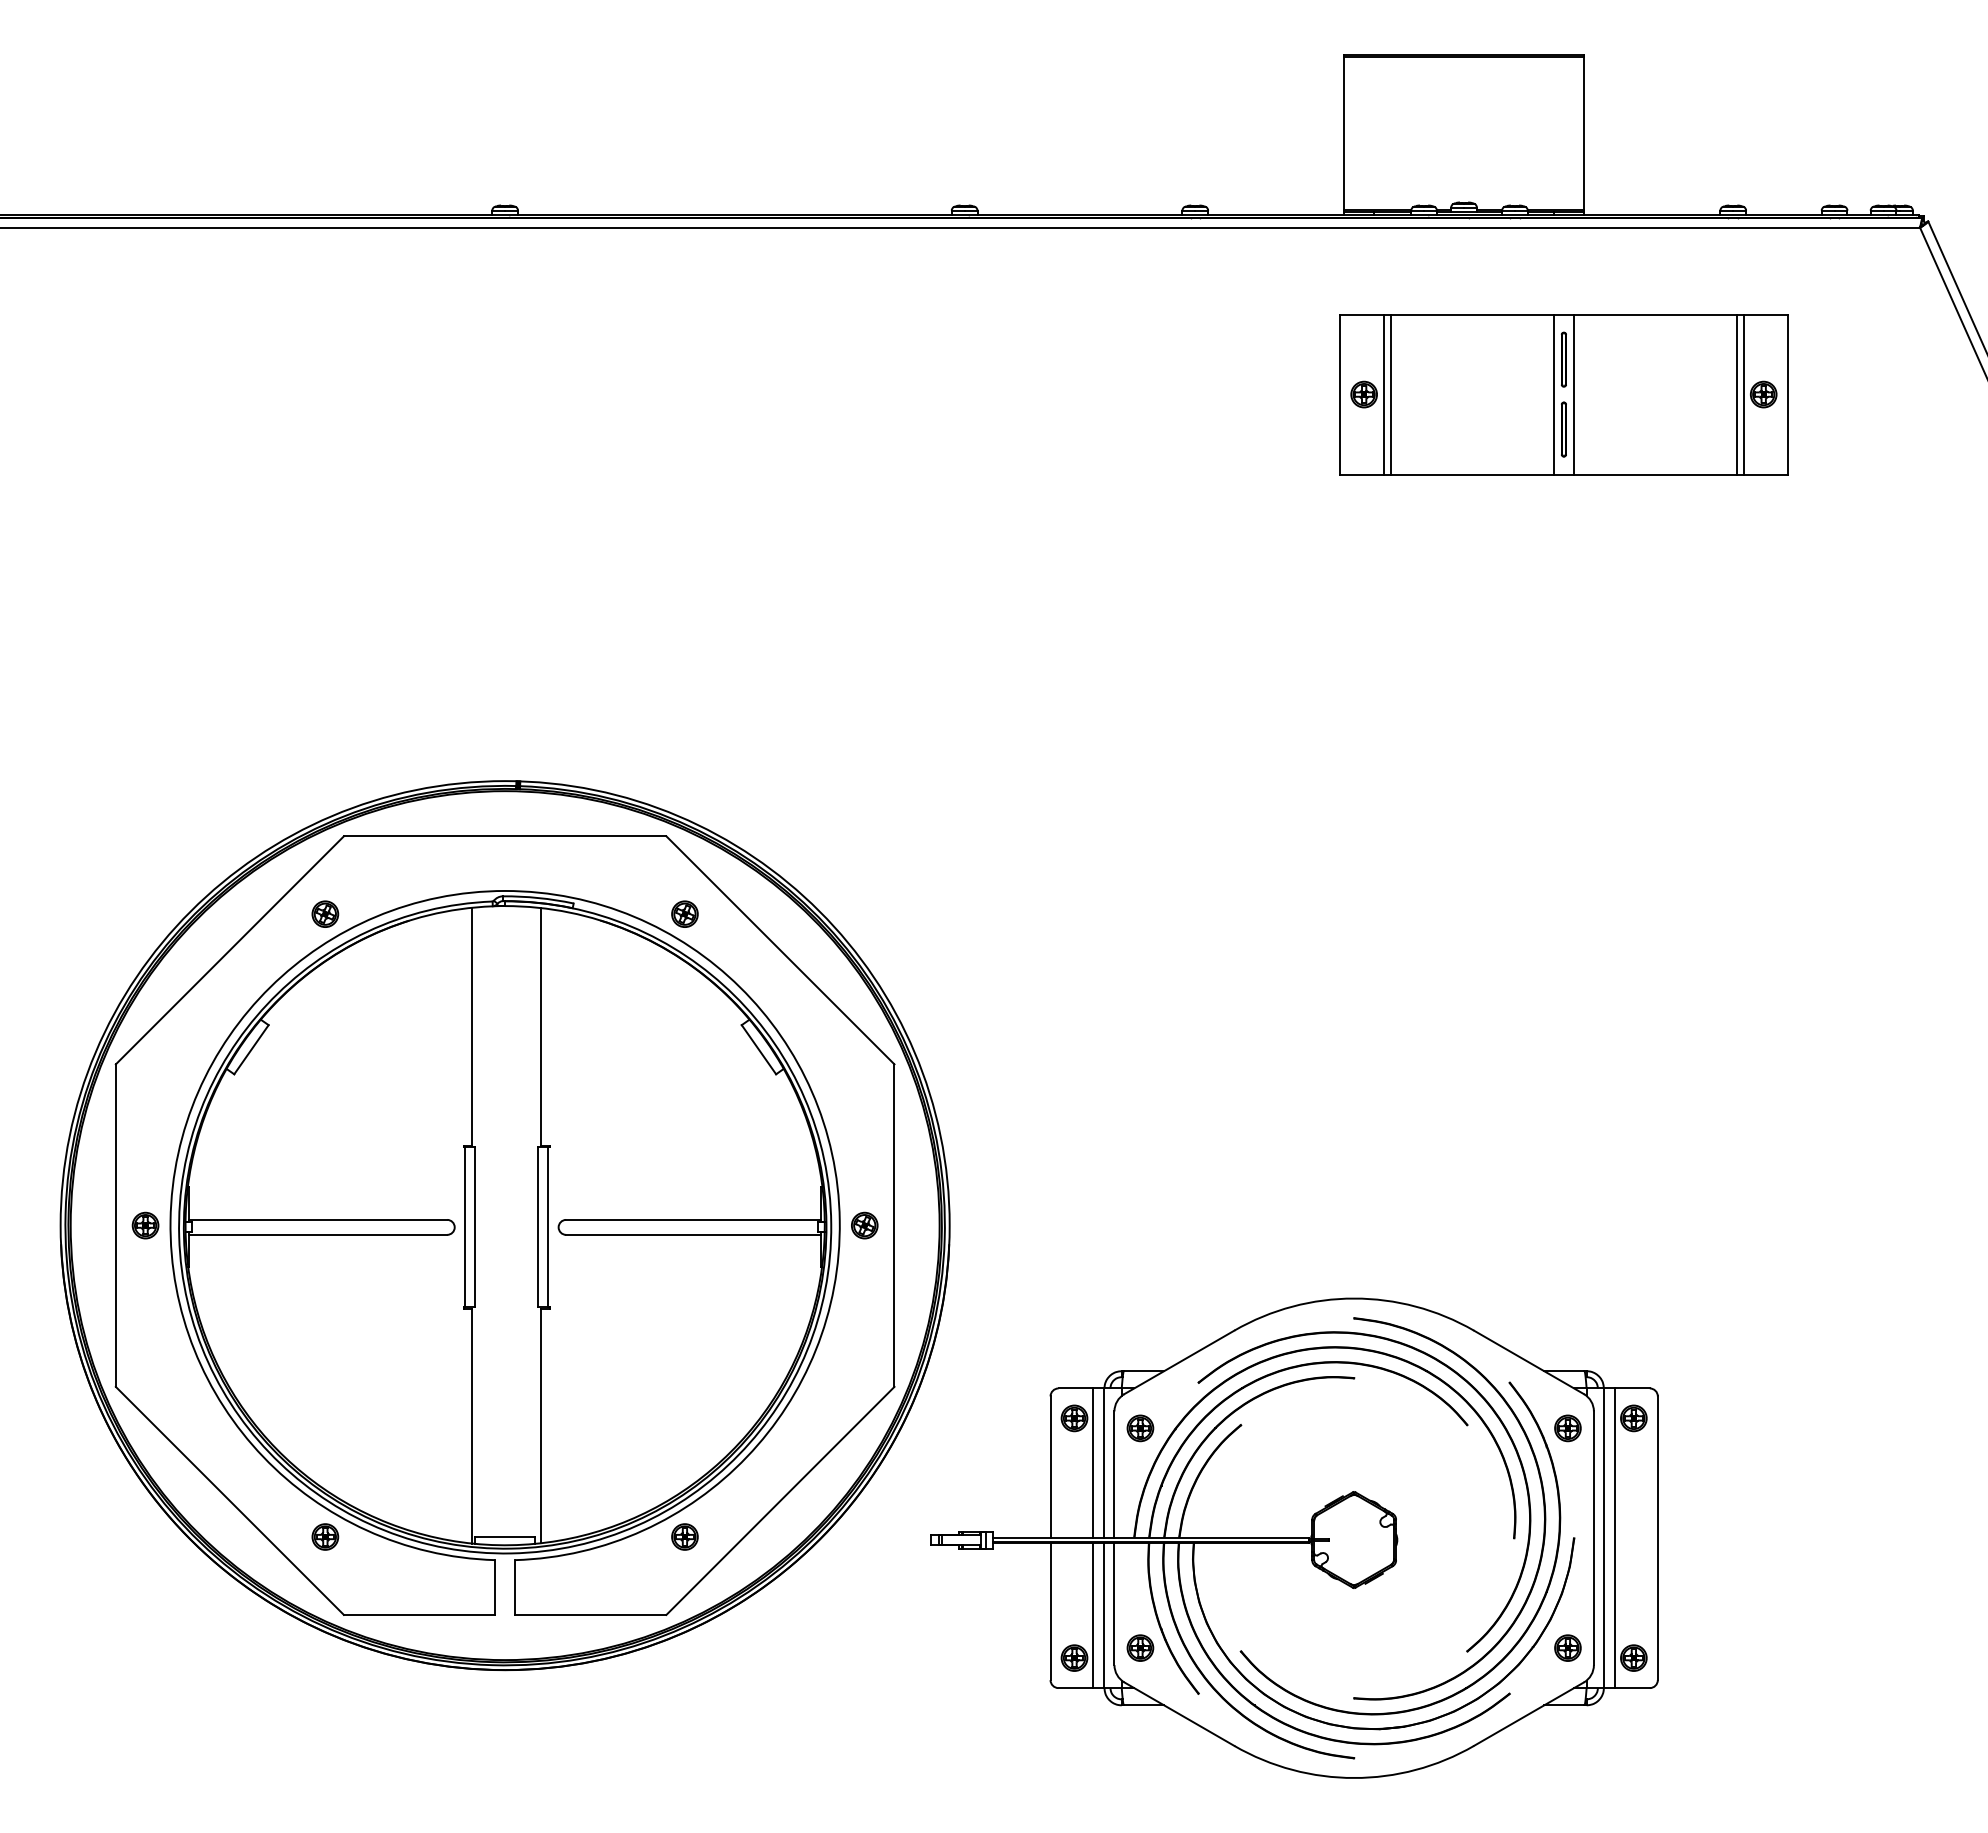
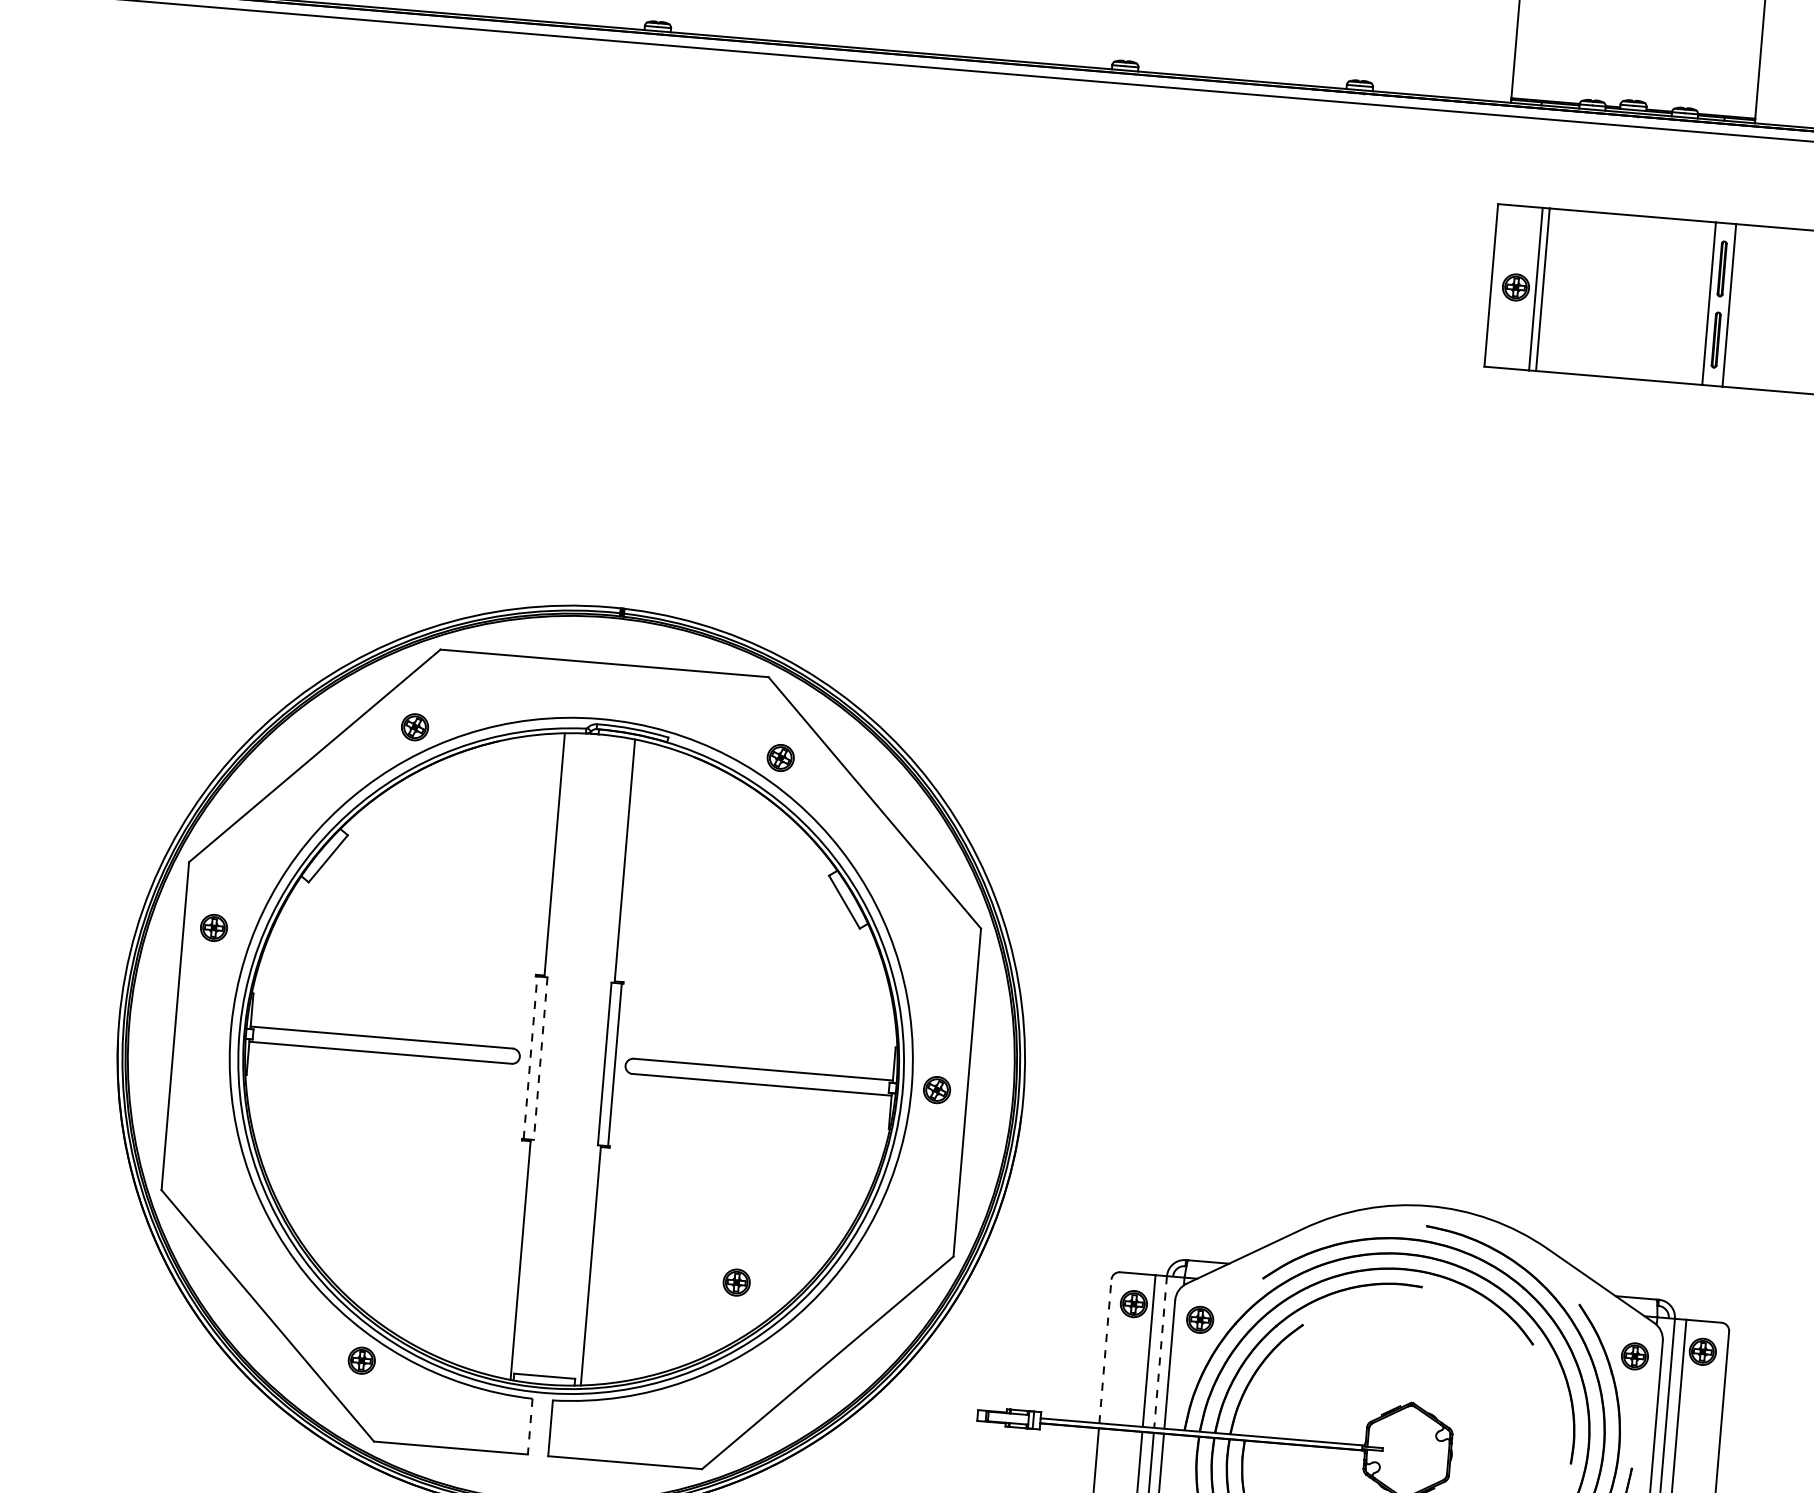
part: (145, 1225) -> (213, 927), moved
line: (465, 1227) -> (530, 1057), solid -> dashed
line: (475, 1227) -> (540, 1058), solid -> dashed
line: (1104, 1463) -> (1160, 1352), solid -> dashed
line: (1050, 1467) -> (1105, 1351), solid -> dashed
part: (684, 1536) -> (736, 1282), moved
line: (495, 1588) -> (530, 1427), solid -> dashed

